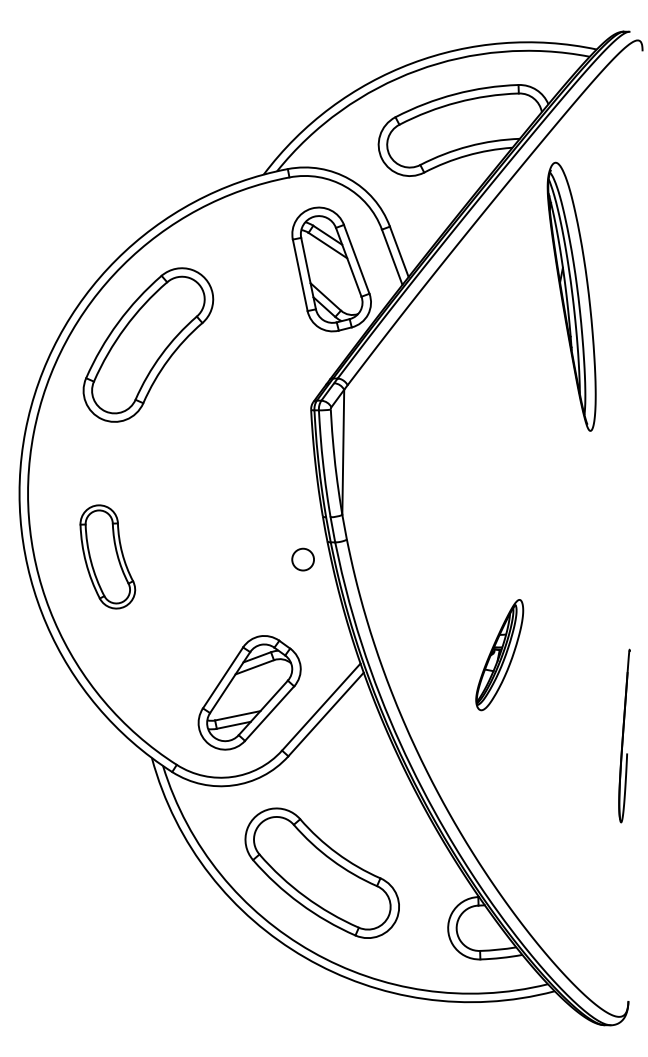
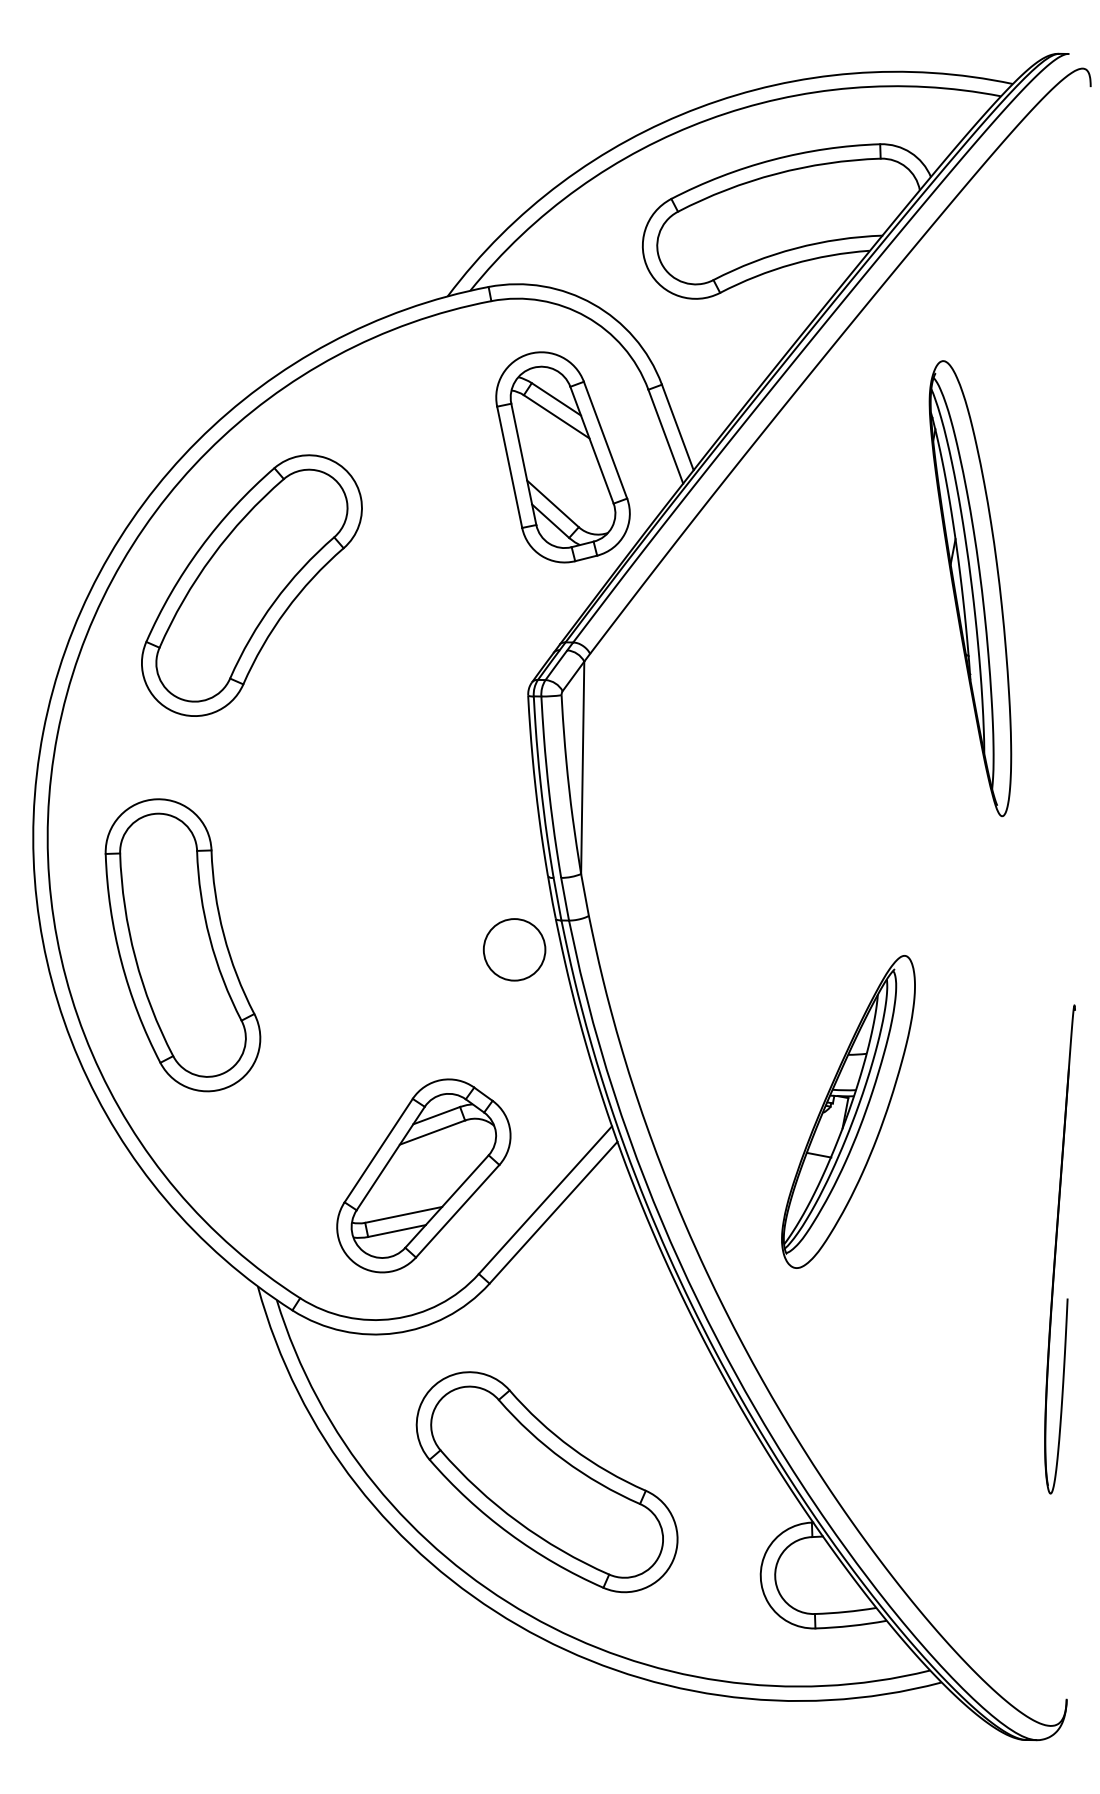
part: (571, 296) -> (970, 588), moved
part: (107, 556) -> (182, 944), size x1.67
circle: (302, 559) -> (513, 949), size x1.67
part: (499, 654) -> (847, 1110), size x1.67
part: (624, 735) -> (1060, 1248), size x1.67

